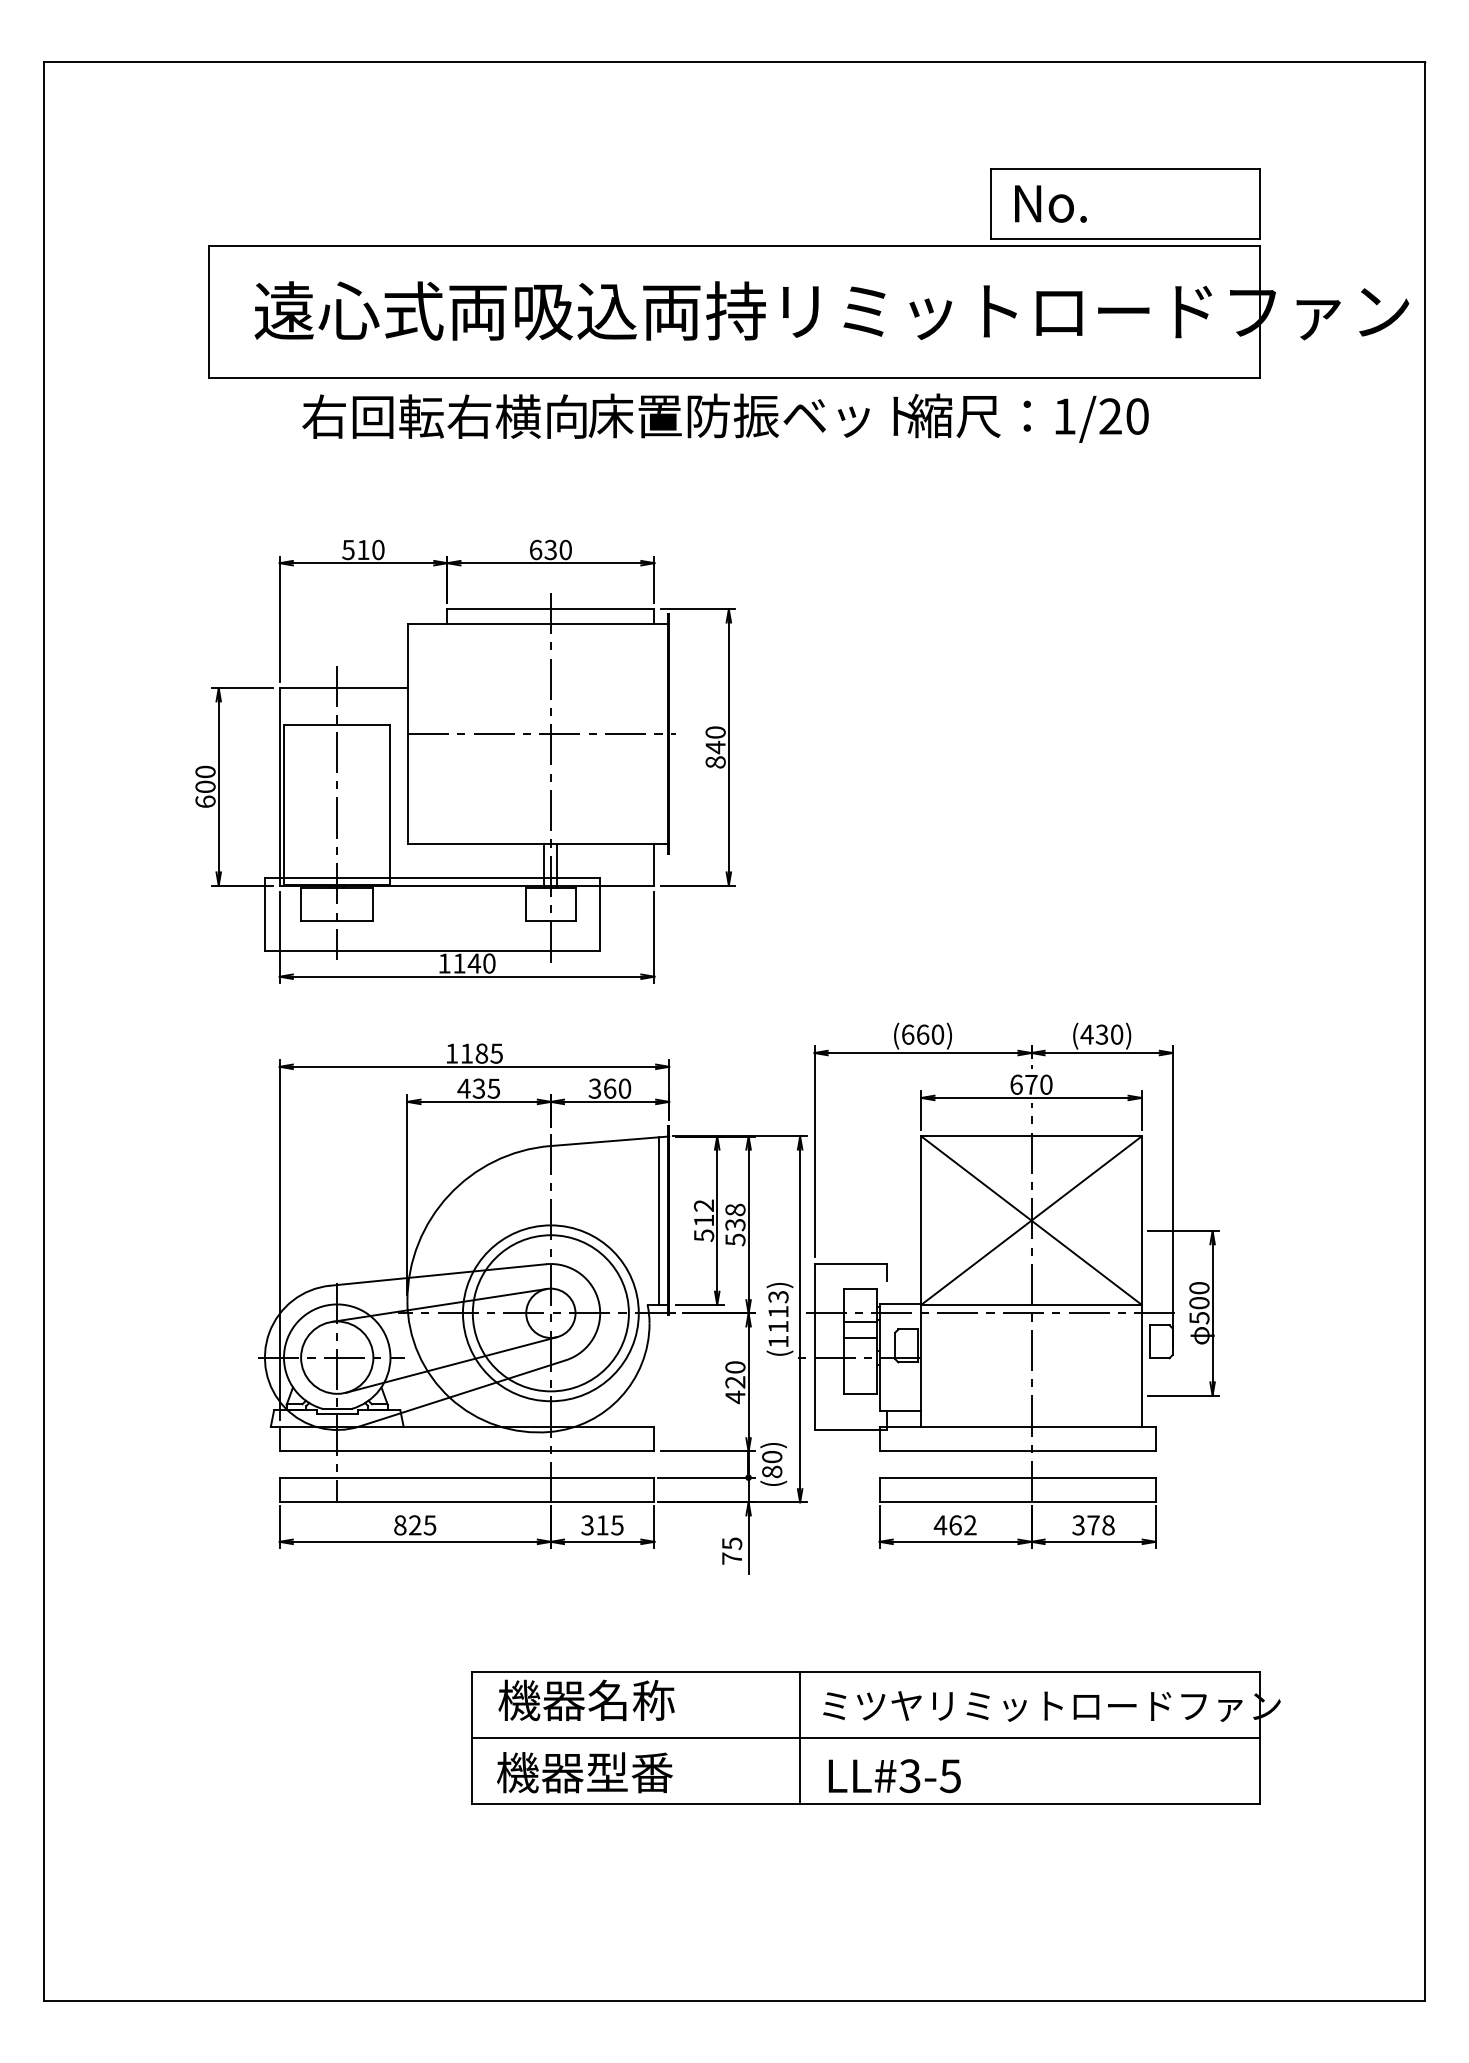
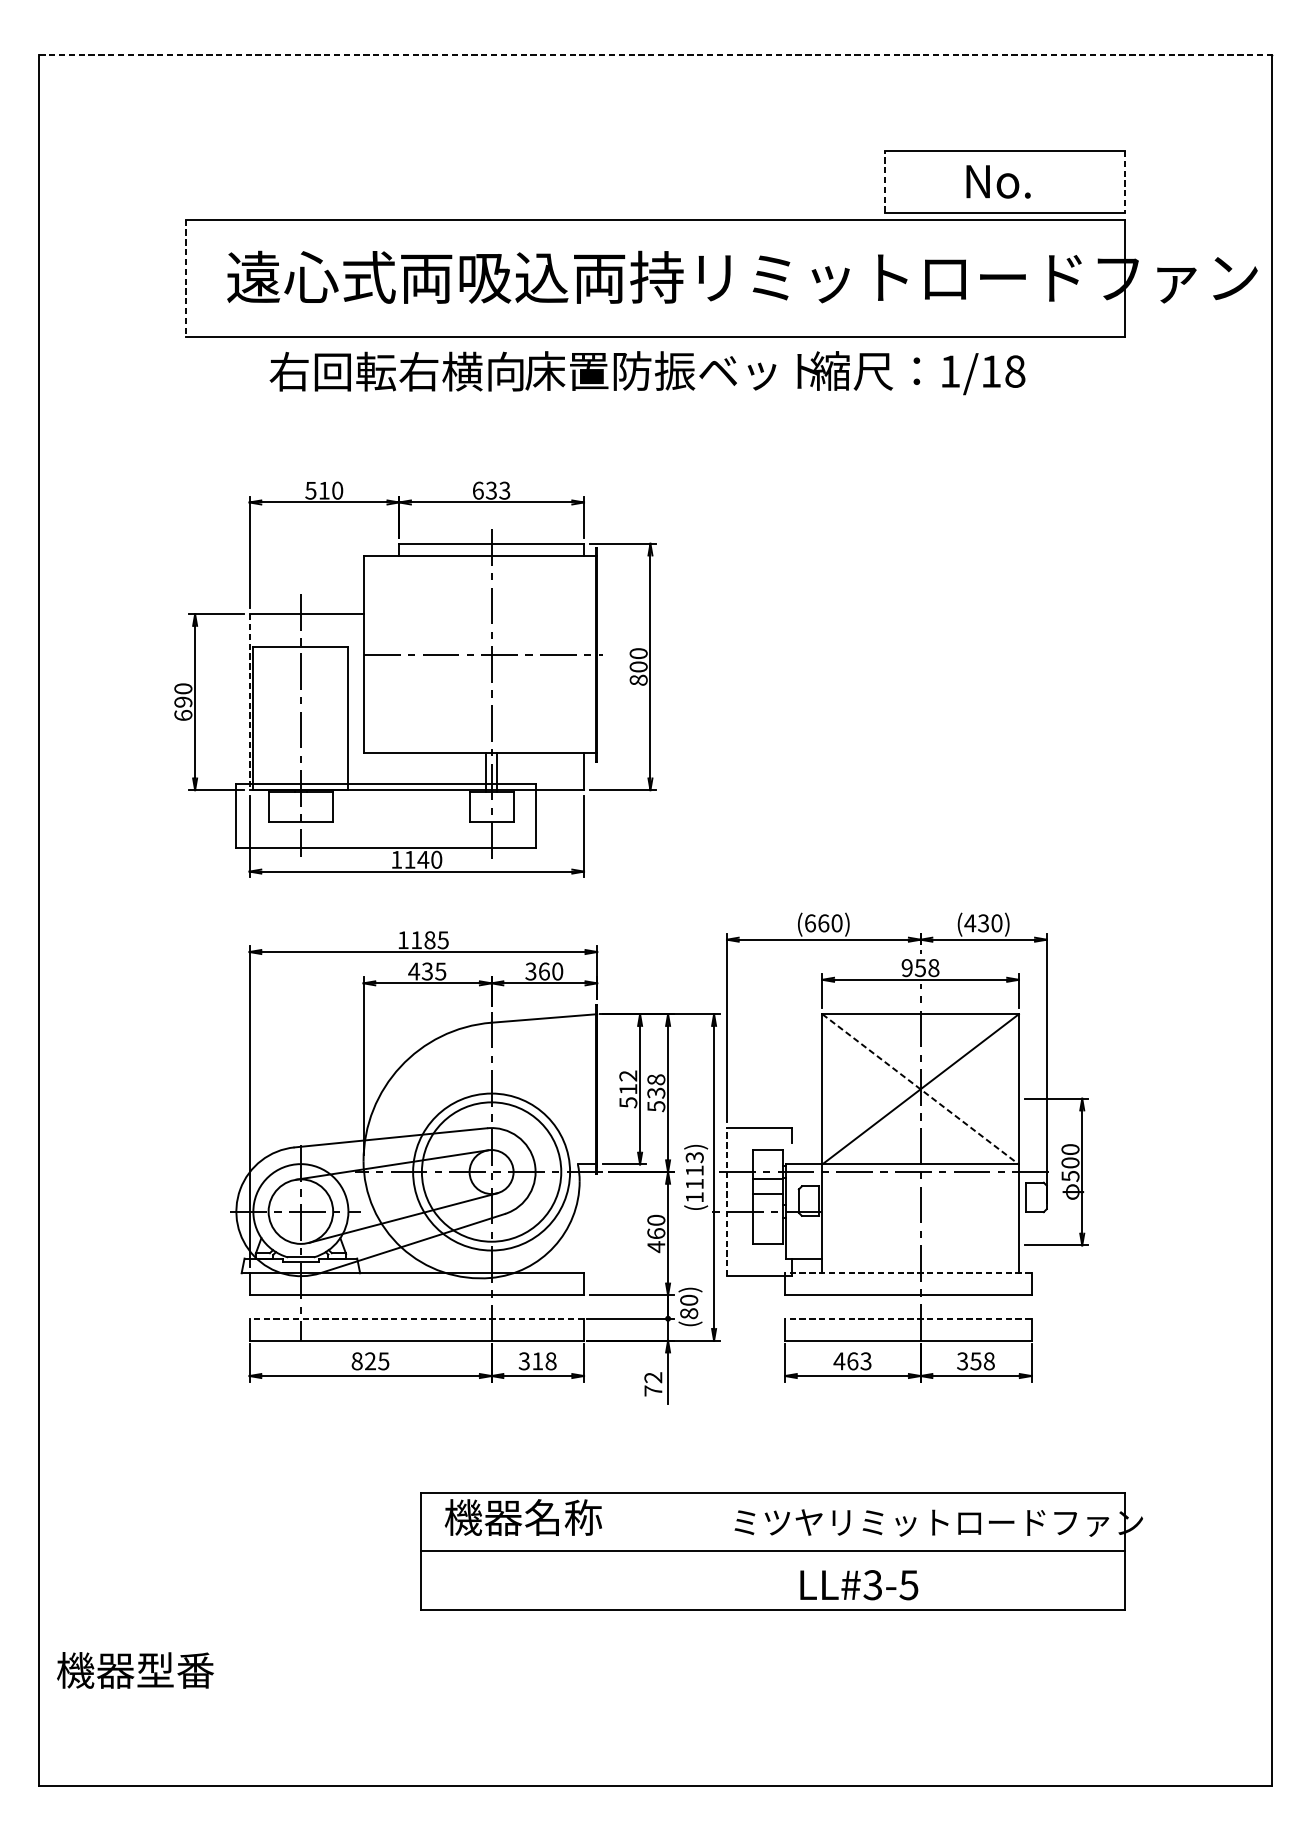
line: (734, 61) -> (655, 54), solid -> dashed
line: (991, 203) -> (884, 181), solid -> dashed
text: (1050, 203) -> (998, 181), moved
line: (1260, 203) -> (1125, 181), solid -> dashed
line: (208, 312) -> (185, 278), solid -> dashed
text: (1123, 416) -> (1002, 371), 1/20 -> 1/18
text: (565, 550) -> (504, 491), 630 -> 633
text: (715, 747) -> (638, 667), 840 -> 800
text: (205, 786) -> (183, 701), 600 -> 690
line: (279, 786) -> (249, 701), solid -> dashed
text: (1031, 1084) -> (920, 967), 670 -> 958
line: (659, 1220) -> (588, 1089), removed
line: (1031, 1220) -> (920, 1089), solid -> dashed
line: (814, 1347) -> (726, 1202), solid -> dashed
text: (735, 1382) -> (656, 1233), 420 -> 460
line: (1017, 1426) -> (908, 1273), solid -> dashed
line: (466, 1477) -> (416, 1318), solid -> dashed
line: (1017, 1477) -> (908, 1318), solid -> dashed
text: (617, 1525) -> (551, 1361), 315 -> 318
text: (970, 1525) -> (866, 1361), 462 -> 463
text: (1093, 1525) -> (975, 1361), 378 -> 358
text: (732, 1543) -> (653, 1377), 75 -> 72
line: (800, 1737) -> (714, 1550), removed
text: (584, 1772) -> (135, 1670), moved
text: (894, 1776) -> (859, 1585), moved

